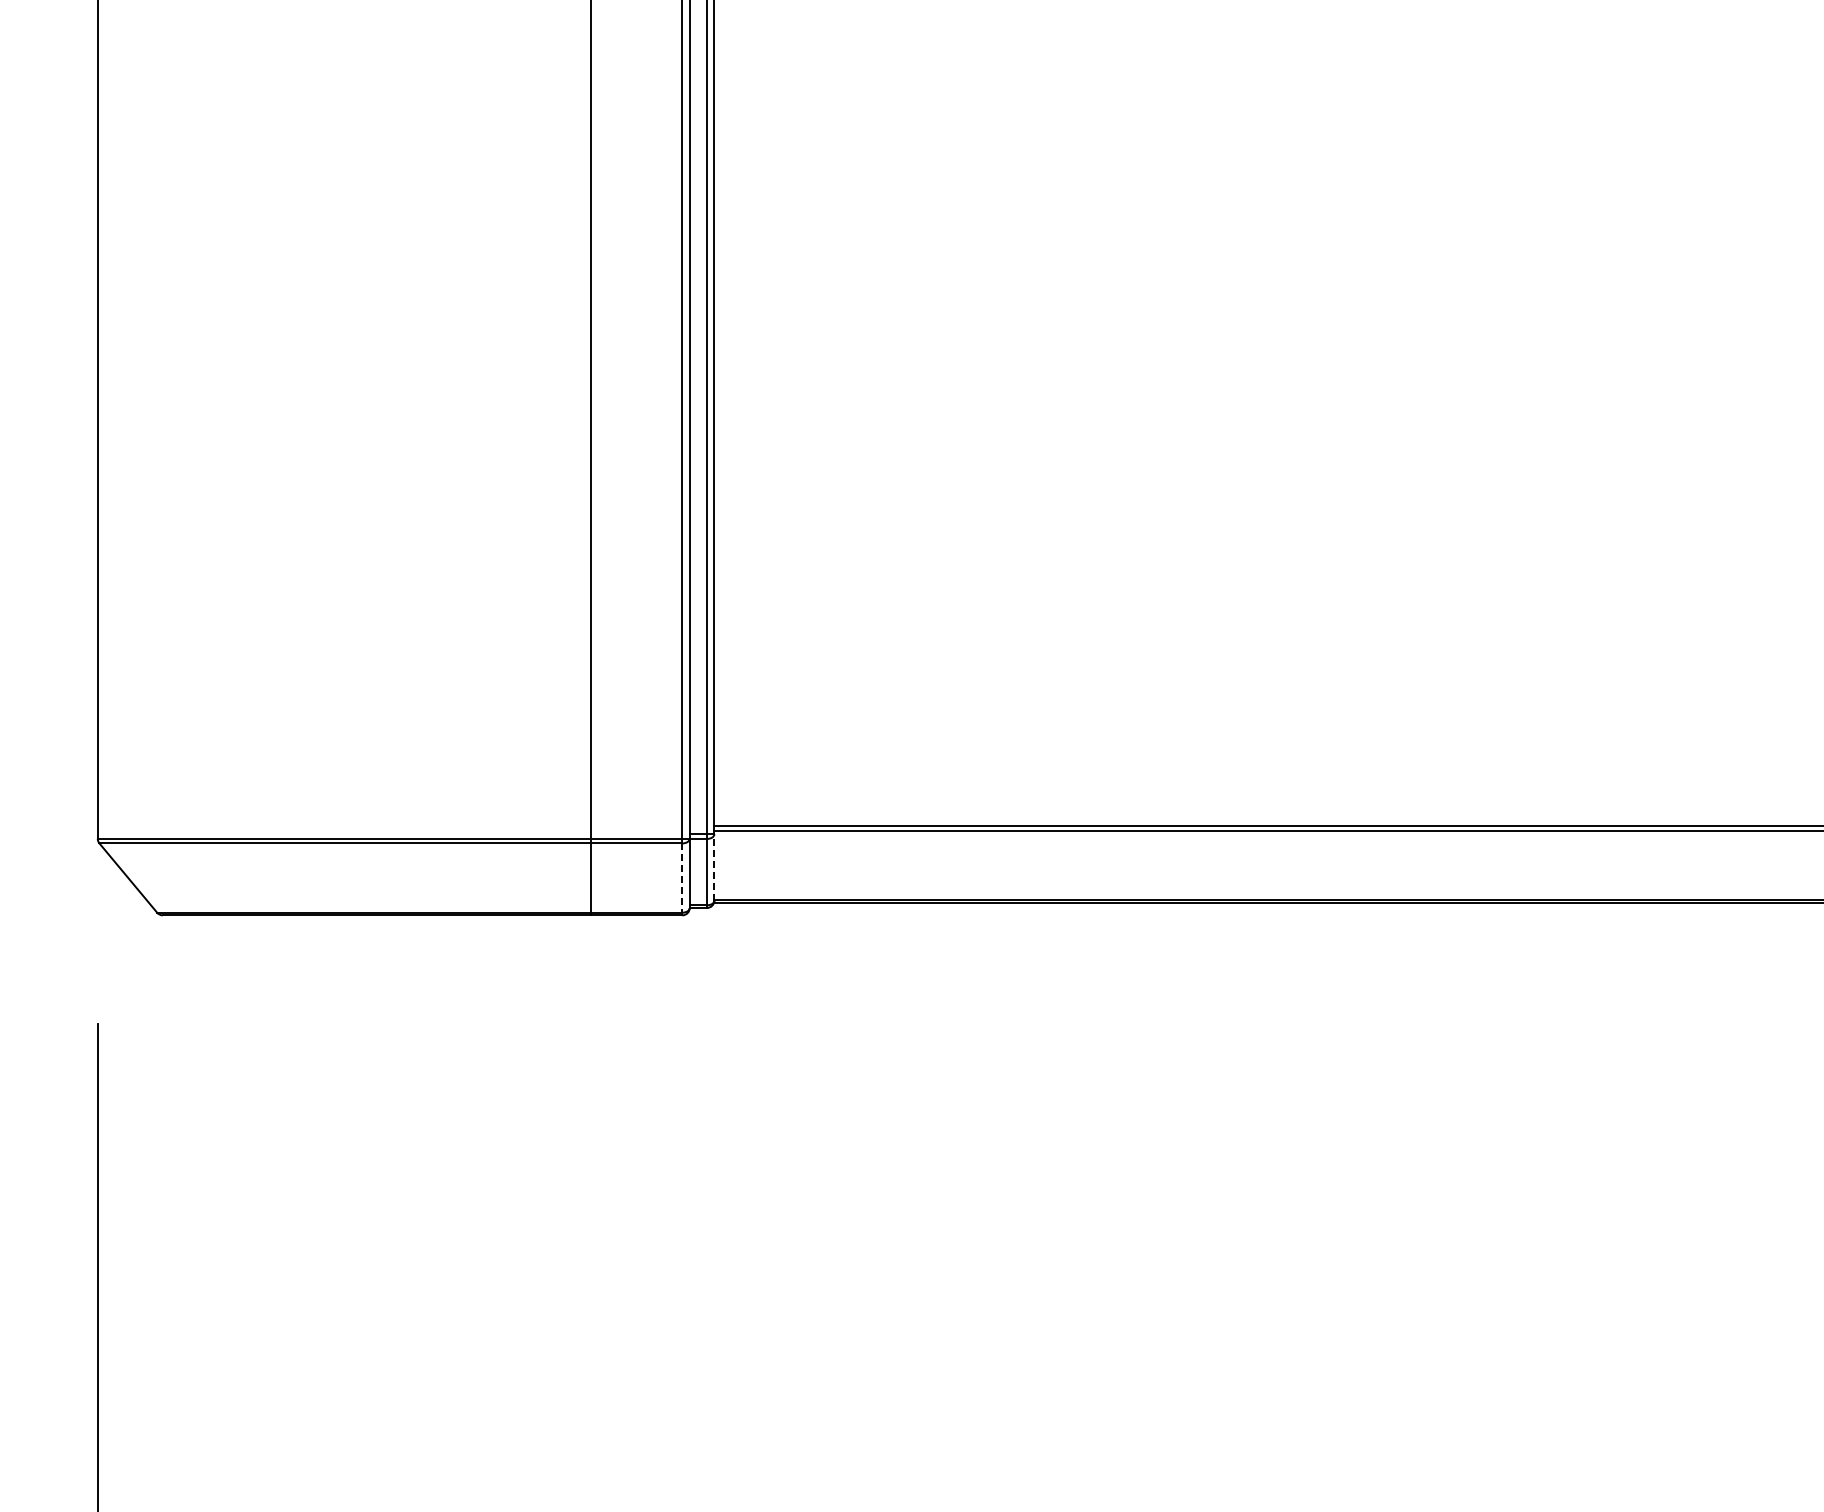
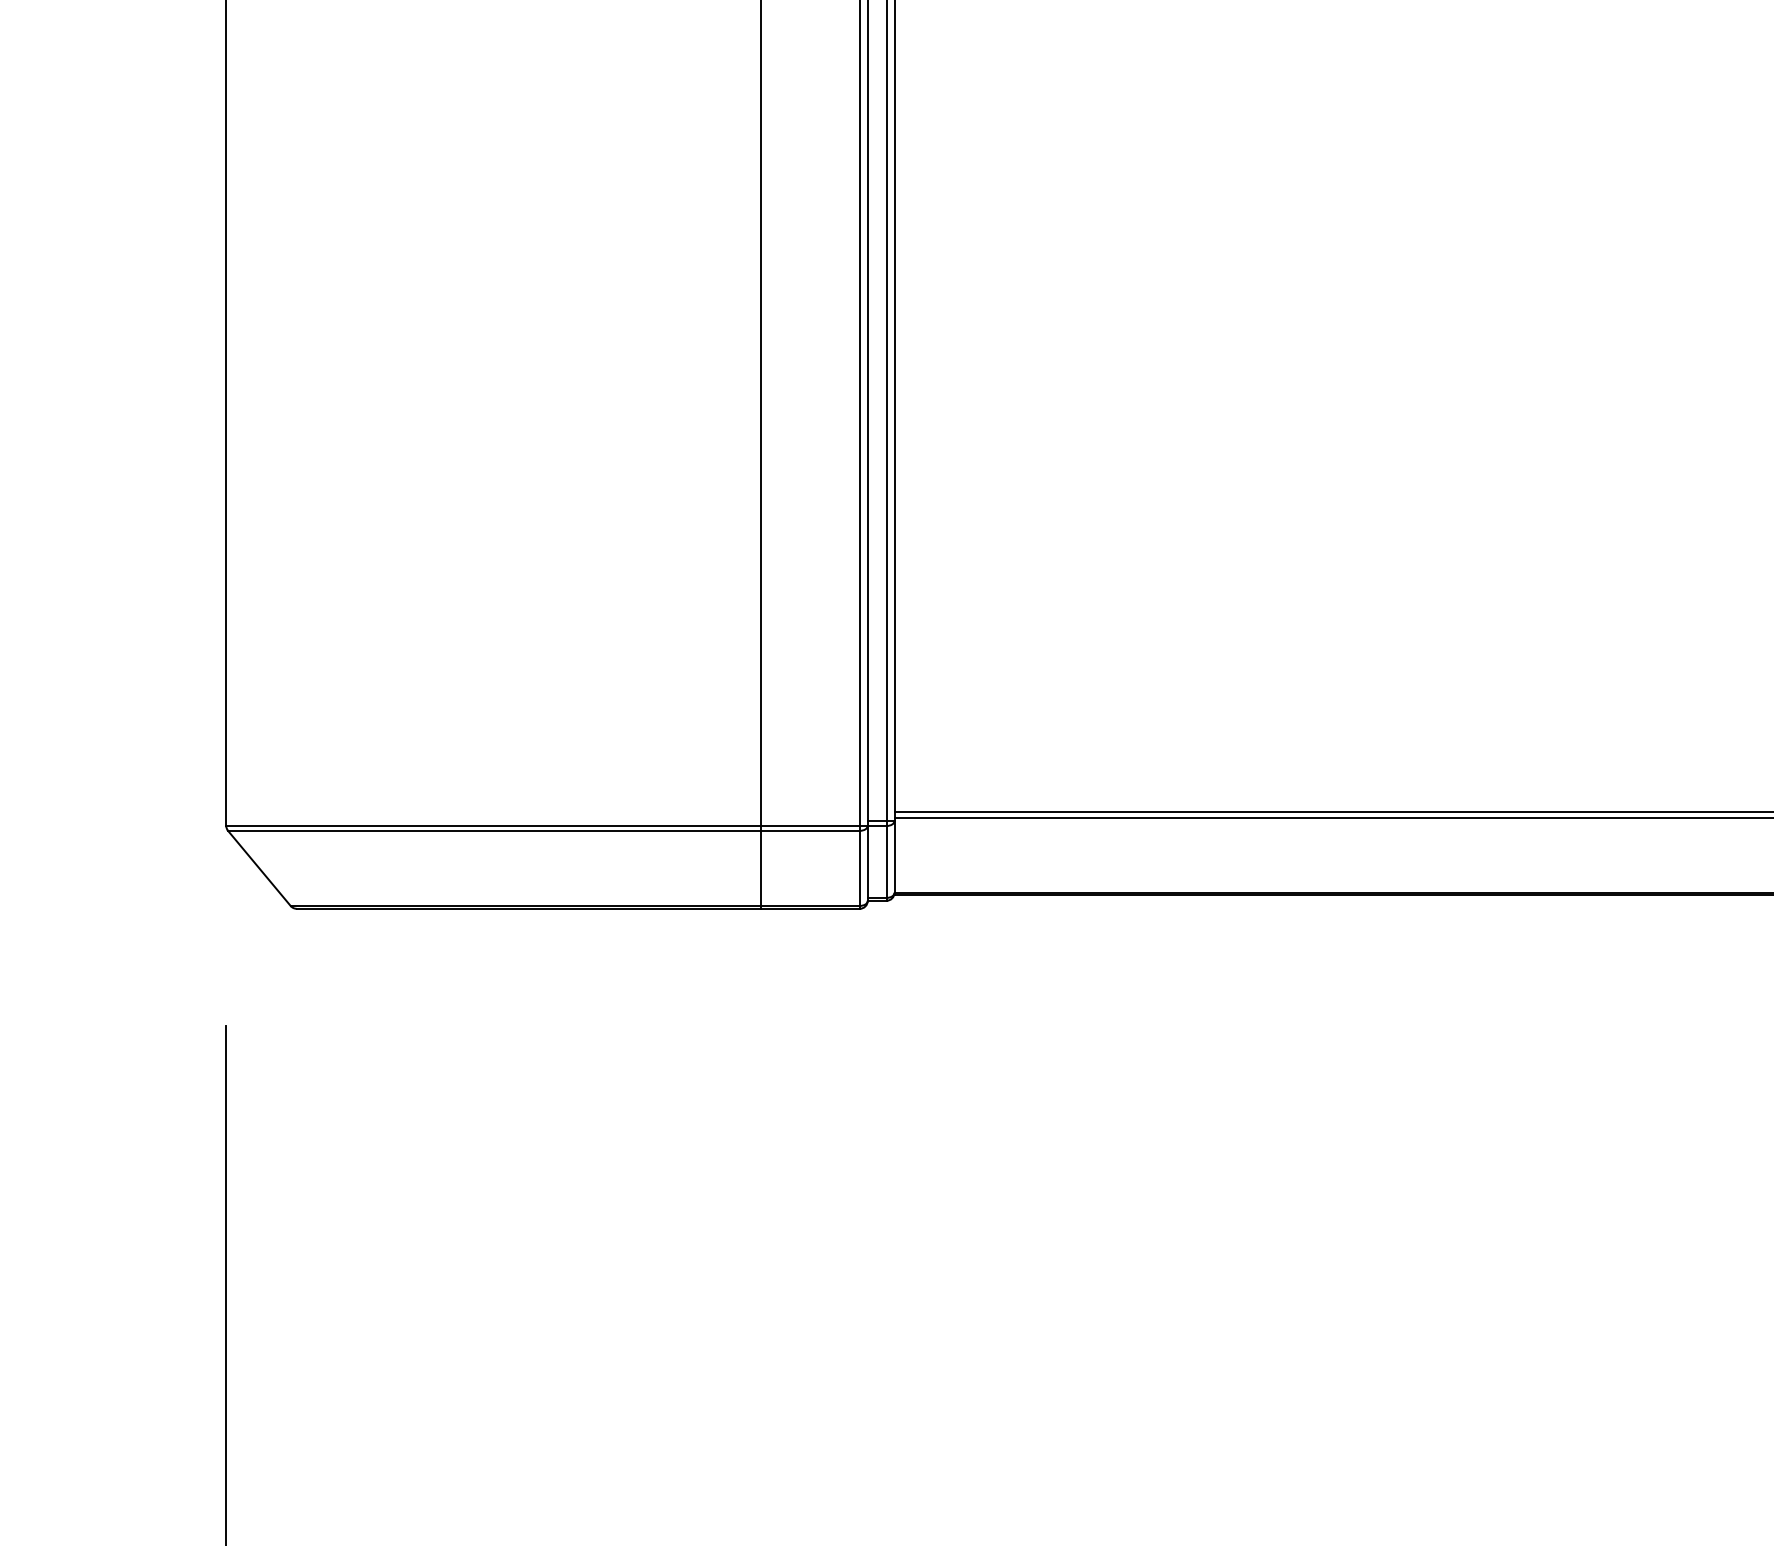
line: (714, 866) -> (894, 855), dashed -> solid
line: (682, 878) -> (859, 868), dashed -> solid

